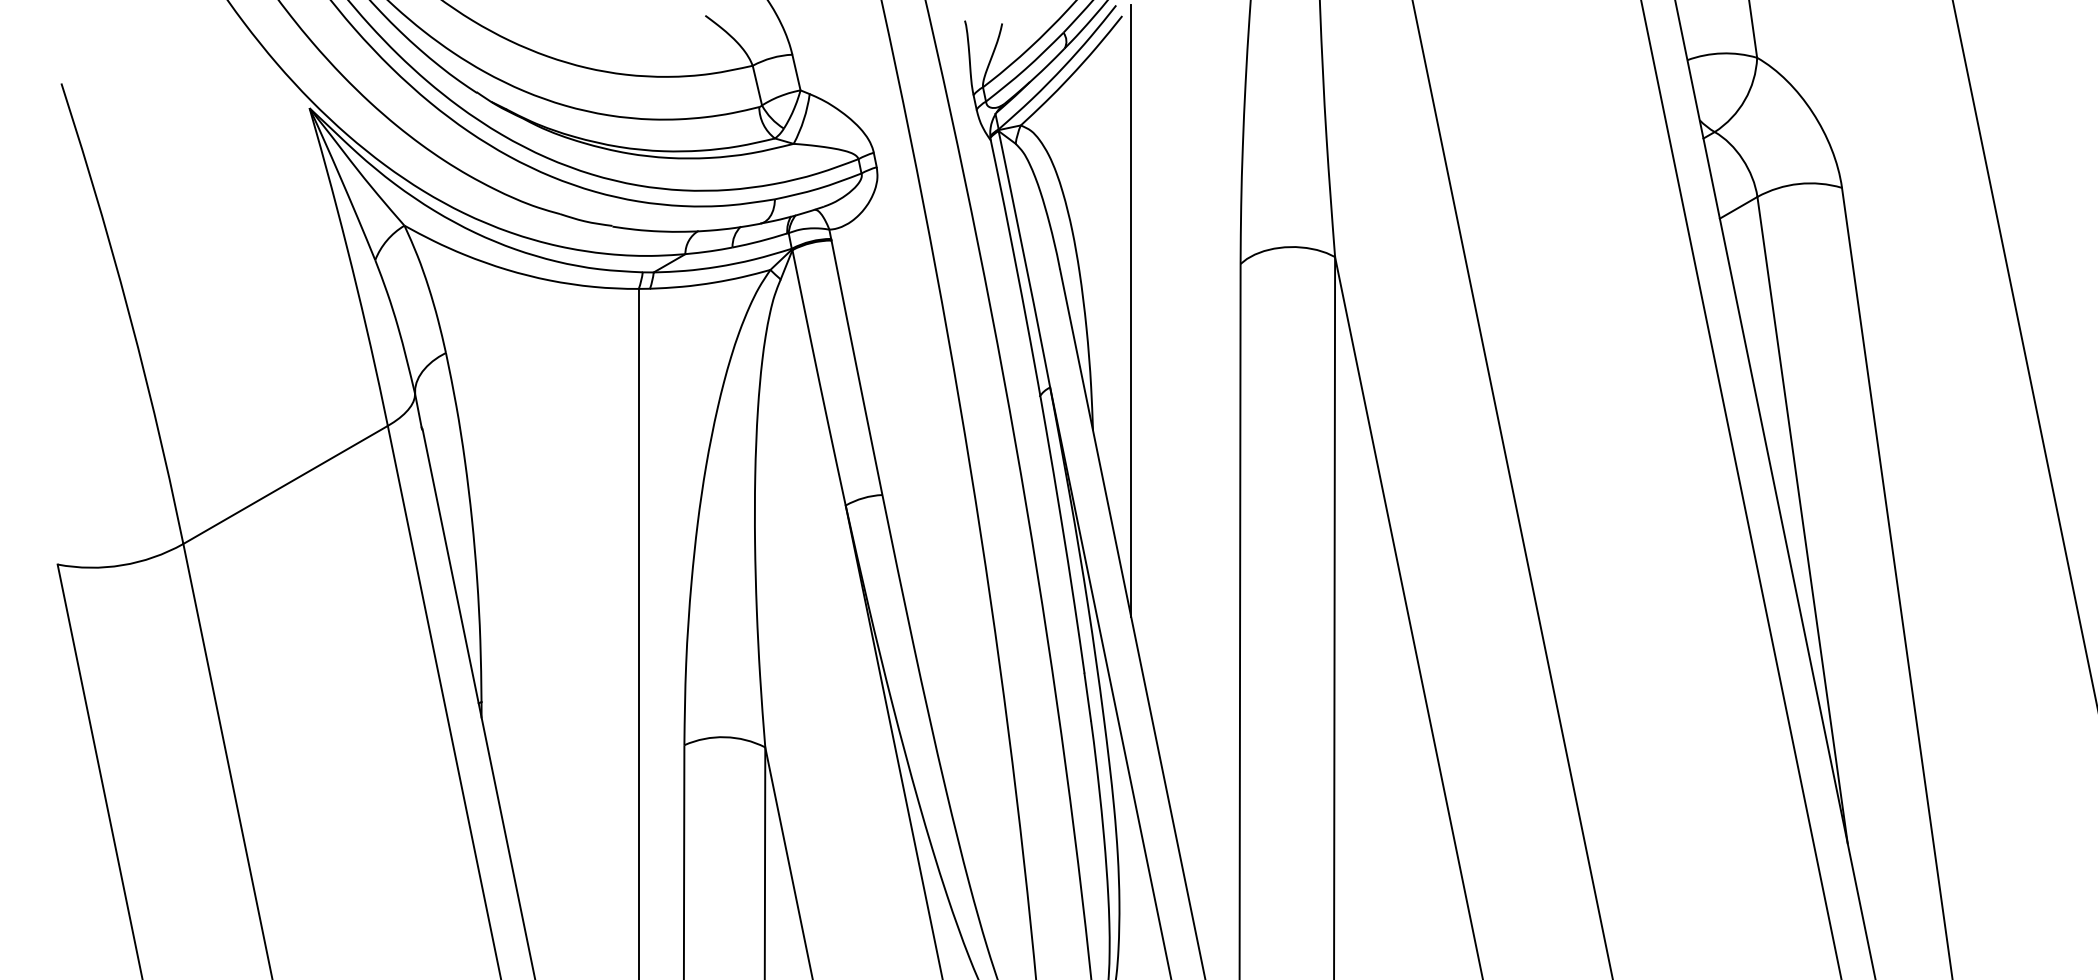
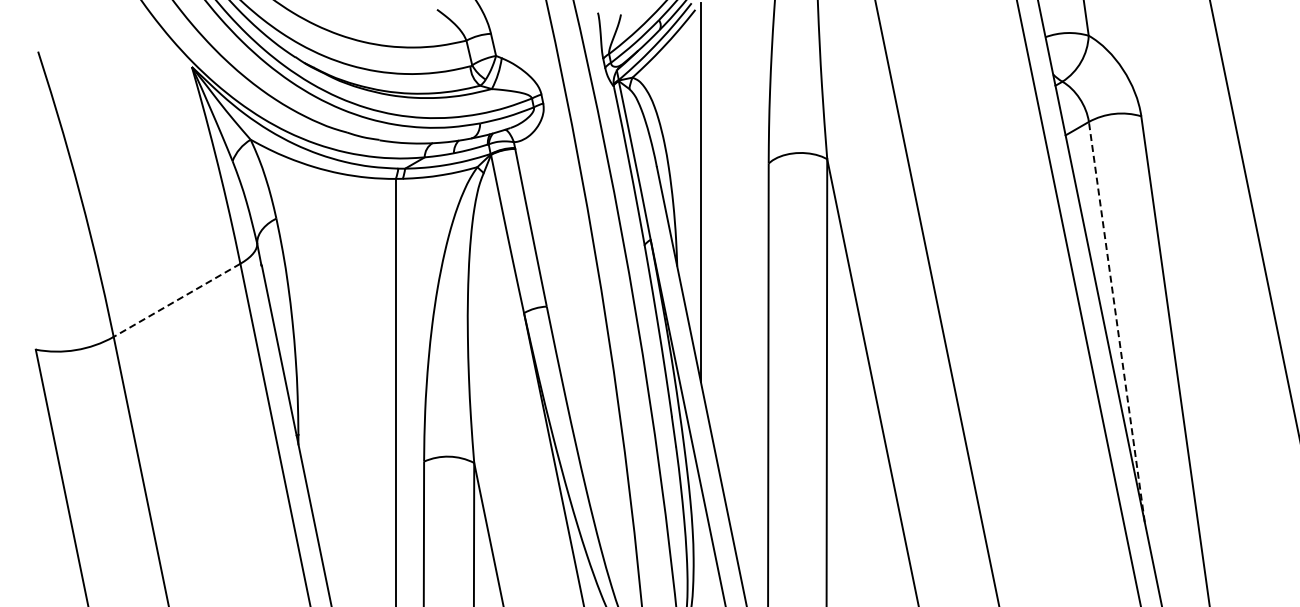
line: (284, 485) -> (176, 300), solid -> dashed
line: (1801, 519) -> (1116, 321), solid -> dashed

